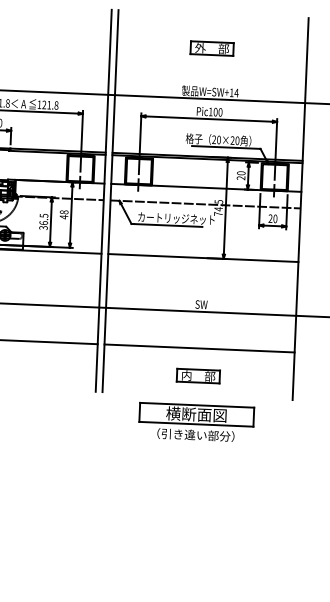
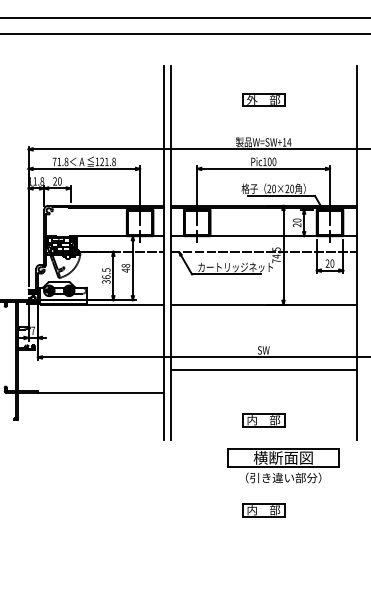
line: (199, 348) -> (263, 370), moved
part: (196, 422) -> (283, 465), moved
part: (194, 468) -> (263, 510), added

